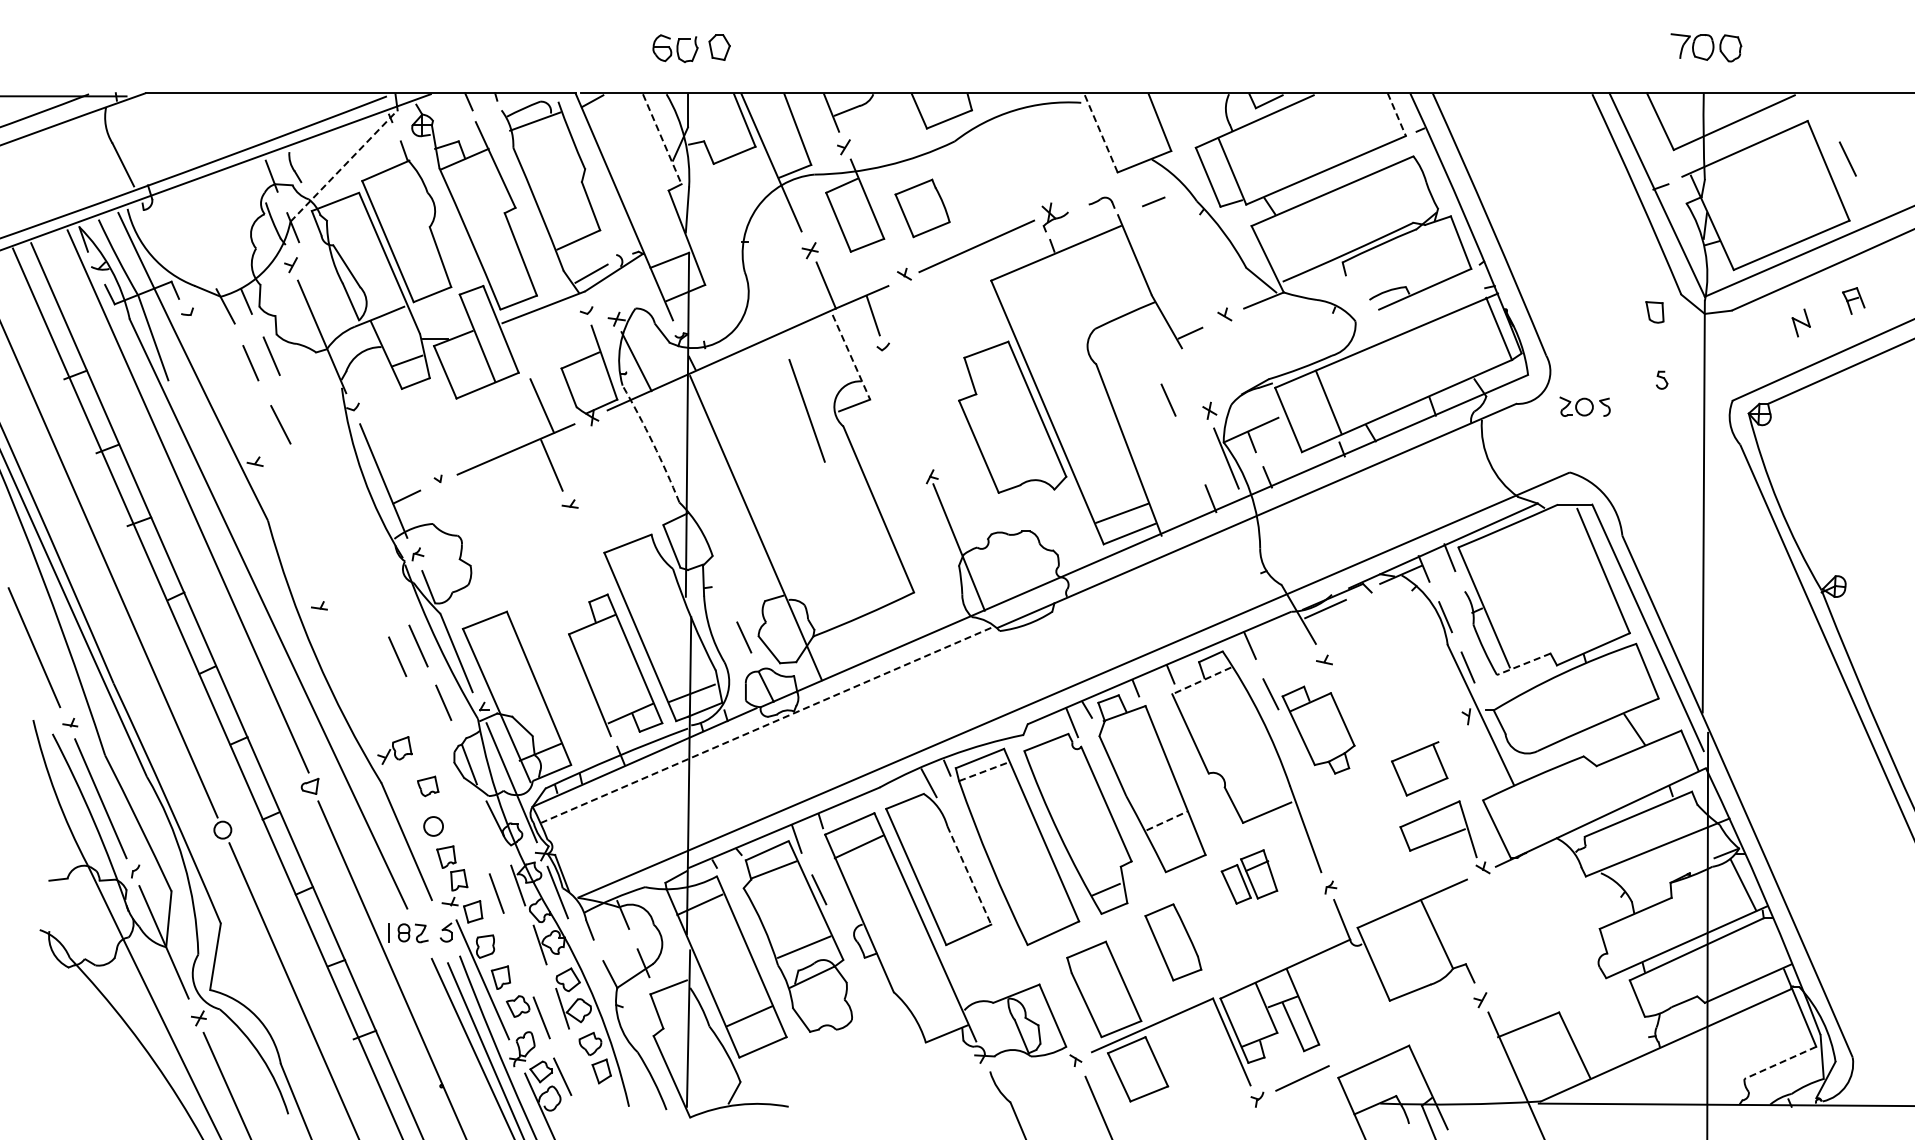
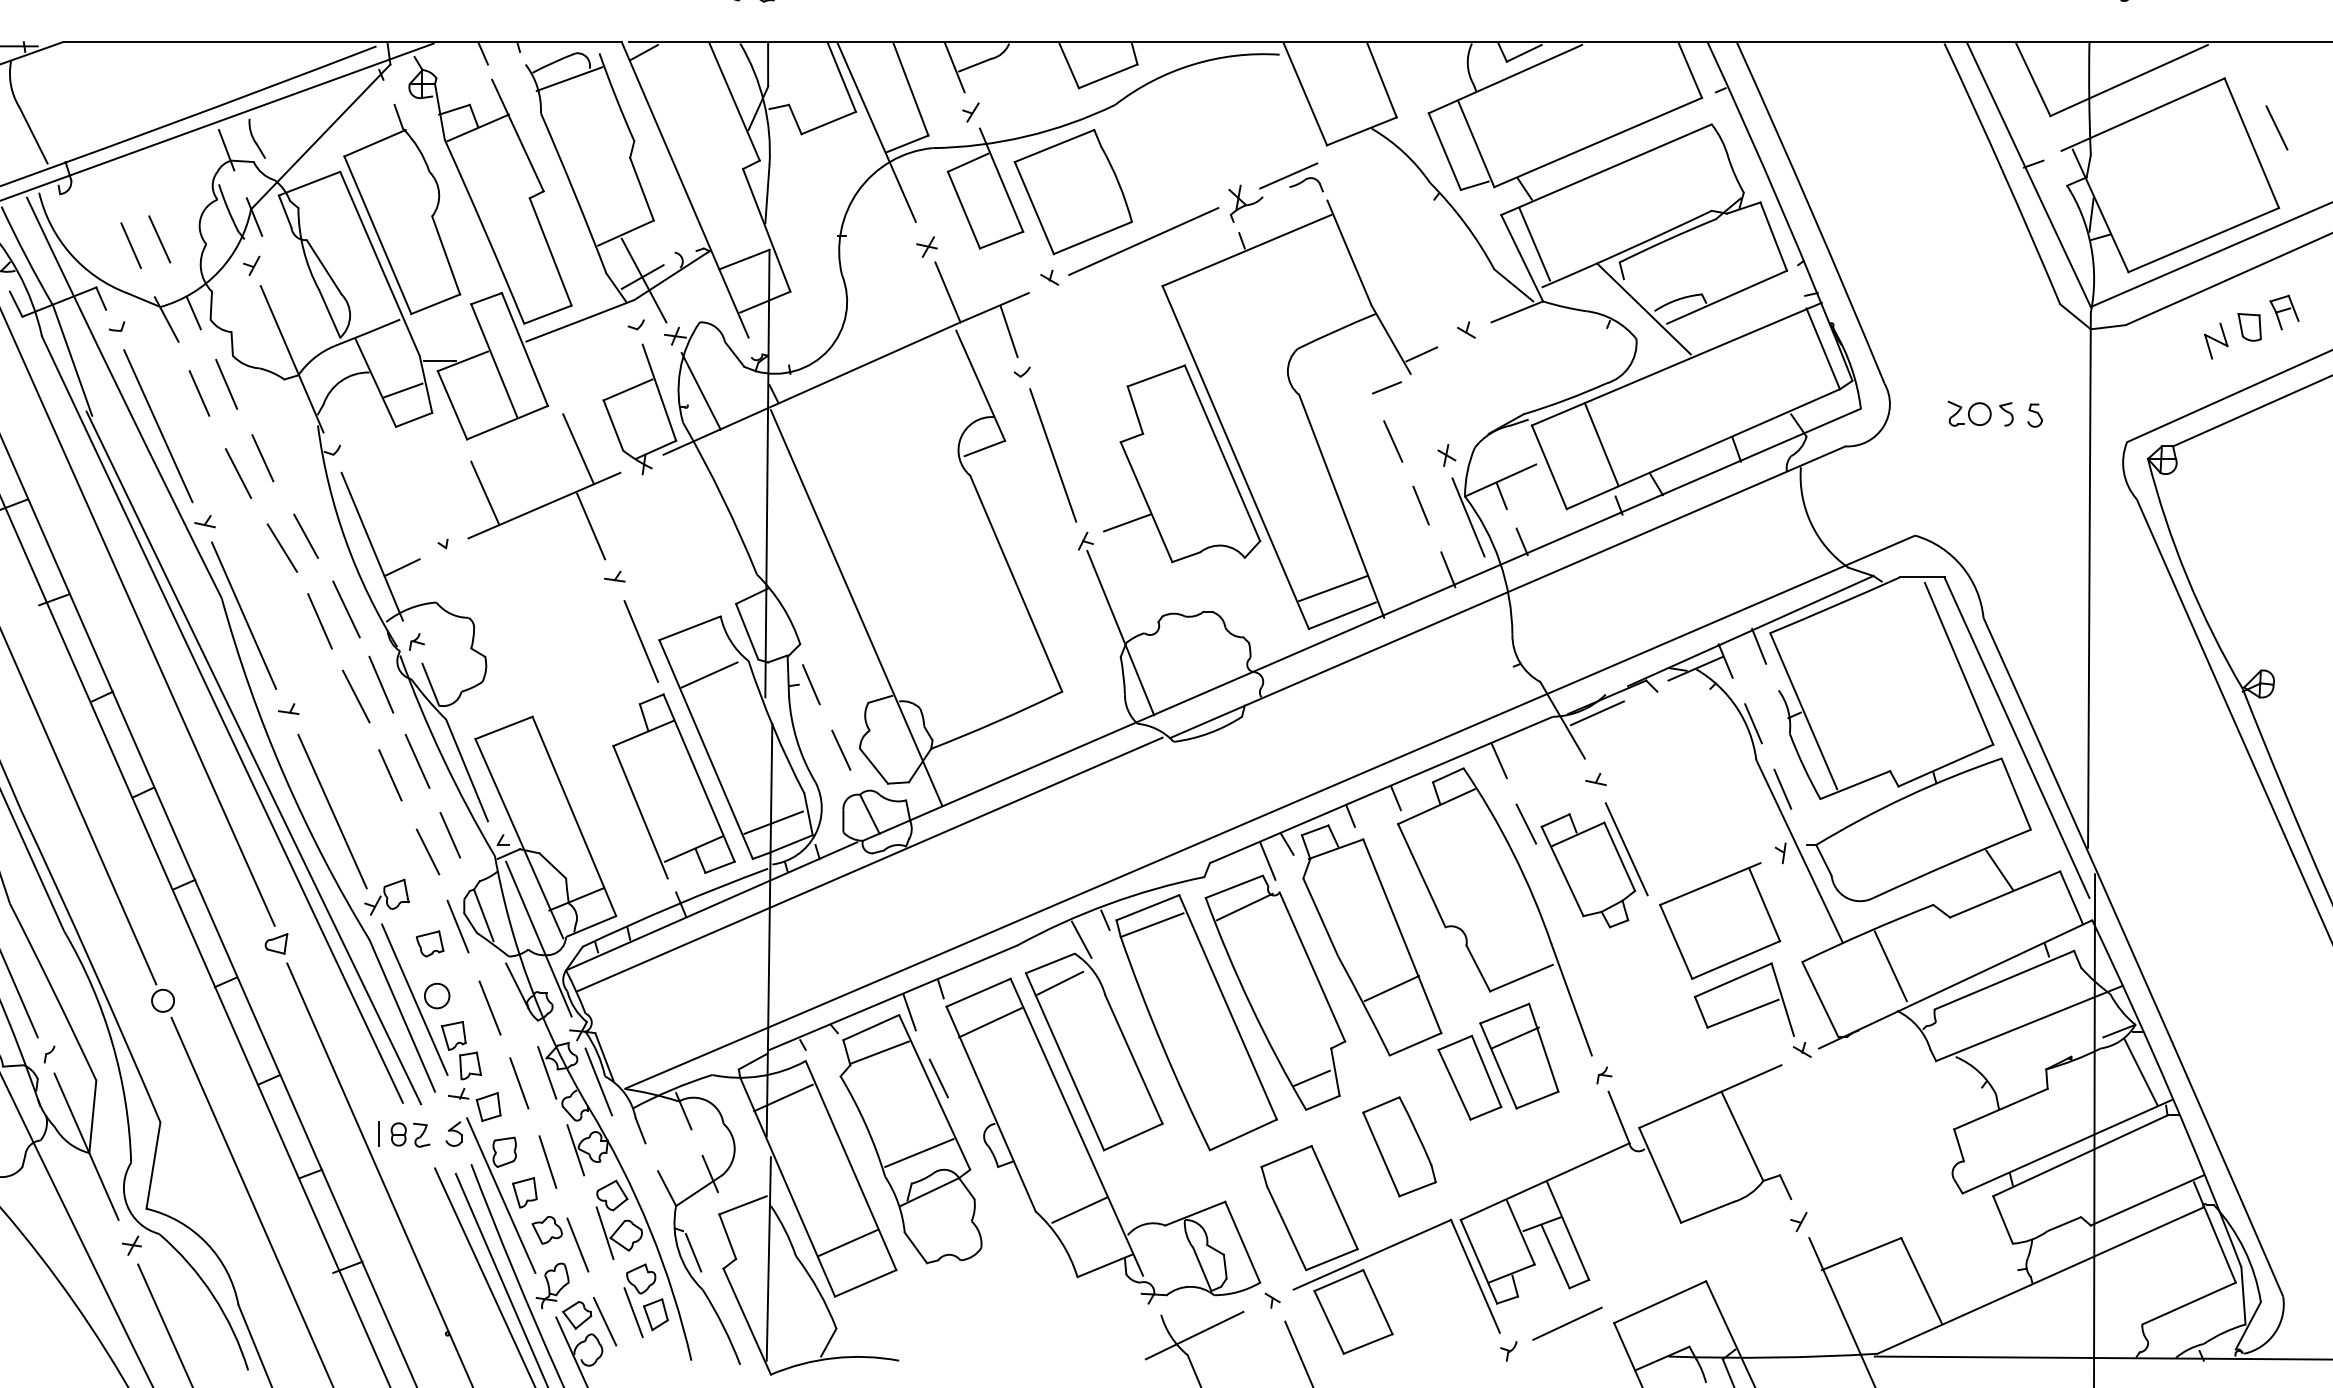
line: (1397, 115) -> (1691, 71), dashed -> solid
line: (1100, 132) -> (1304, 93), dashed -> solid
line: (662, 139) -> (734, 102), dashed -> solid
line: (344, 165) -> (321, 136), dashed -> solid
line: (1088, 195) -> (1289, 175), added
line: (1153, 201) -> (1386, 387), moved
part: (922, 208) -> (1073, 192), size x1.67
line: (220, 244) -> (159, 239), added
line: (1277, 248) -> (1534, 244), added
line: (197, 249) -> (130, 245), added
line: (592, 276) -> (643, 280), added
line: (1361, 298) -> (1644, 309), added
part: (1654, 312) -> (2249, 327), moved
line: (851, 357) -> (980, 386), dashed -> solid
line: (218, 387) -> (157, 425), added
part: (1584, 406) -> (1979, 413), moved
line: (806, 410) -> (1052, 454), moved
line: (299, 412) -> (262, 457), added
line: (470, 439) -> (485, 492), added
arc: (653, 443) -> (723, 497), dashed -> solid
line: (1189, 448) -> (1420, 504), added
line: (963, 462) -> (1126, 522), added
line: (332, 472) -> (305, 535), added
line: (314, 481) -> (282, 547), added
line: (363, 528) -> (346, 608), added
line: (284, 533) -> (243, 614), added
line: (343, 538) -> (319, 621), added
line: (590, 553) -> (641, 640), added
line: (642, 579) -> (708, 674), added
line: (390, 586) -> (381, 683), added
line: (720, 587) -> (810, 685), added
line: (371, 596) -> (356, 696), added
line: (292, 643) -> (253, 758), added
line: (1523, 664) -> (1854, 785), dashed -> solid
line: (1201, 681) -> (1436, 807), dashed -> solid
line: (352, 684) -> (331, 811), added
line: (1347, 713) -> (1625, 849), added
line: (426, 715) -> (427, 851), added
line: (765, 725) -> (868, 864), dashed -> solid
line: (1054, 757) -> (1244, 906), added
part: (1419, 768) -> (1719, 920), size x1.67
line: (983, 771) -> (1152, 924), dashed -> solid
line: (449, 772) -> (457, 925), added
line: (1550, 803) -> (1890, 966), added
line: (911, 816) -> (1058, 983), added
line: (1167, 820) -> (1391, 988), dashed -> solid
line: (416, 829) -> (414, 1000), added
line: (474, 835) -> (490, 1007), added
line: (969, 875) -> (1134, 1059), dashed -> solid
part: (1249, 876) -> (1498, 1061), size x1.67
line: (518, 953) -> (547, 1161), added
line: (927, 990) -> (1079, 1209), added
line: (630, 1023) -> (693, 1252), added
line: (1779, 1063) -> (2187, 1304), dashed -> solid
line: (584, 1069) -> (633, 1312), added
line: (1015, 1087) -> (1194, 1335), added

